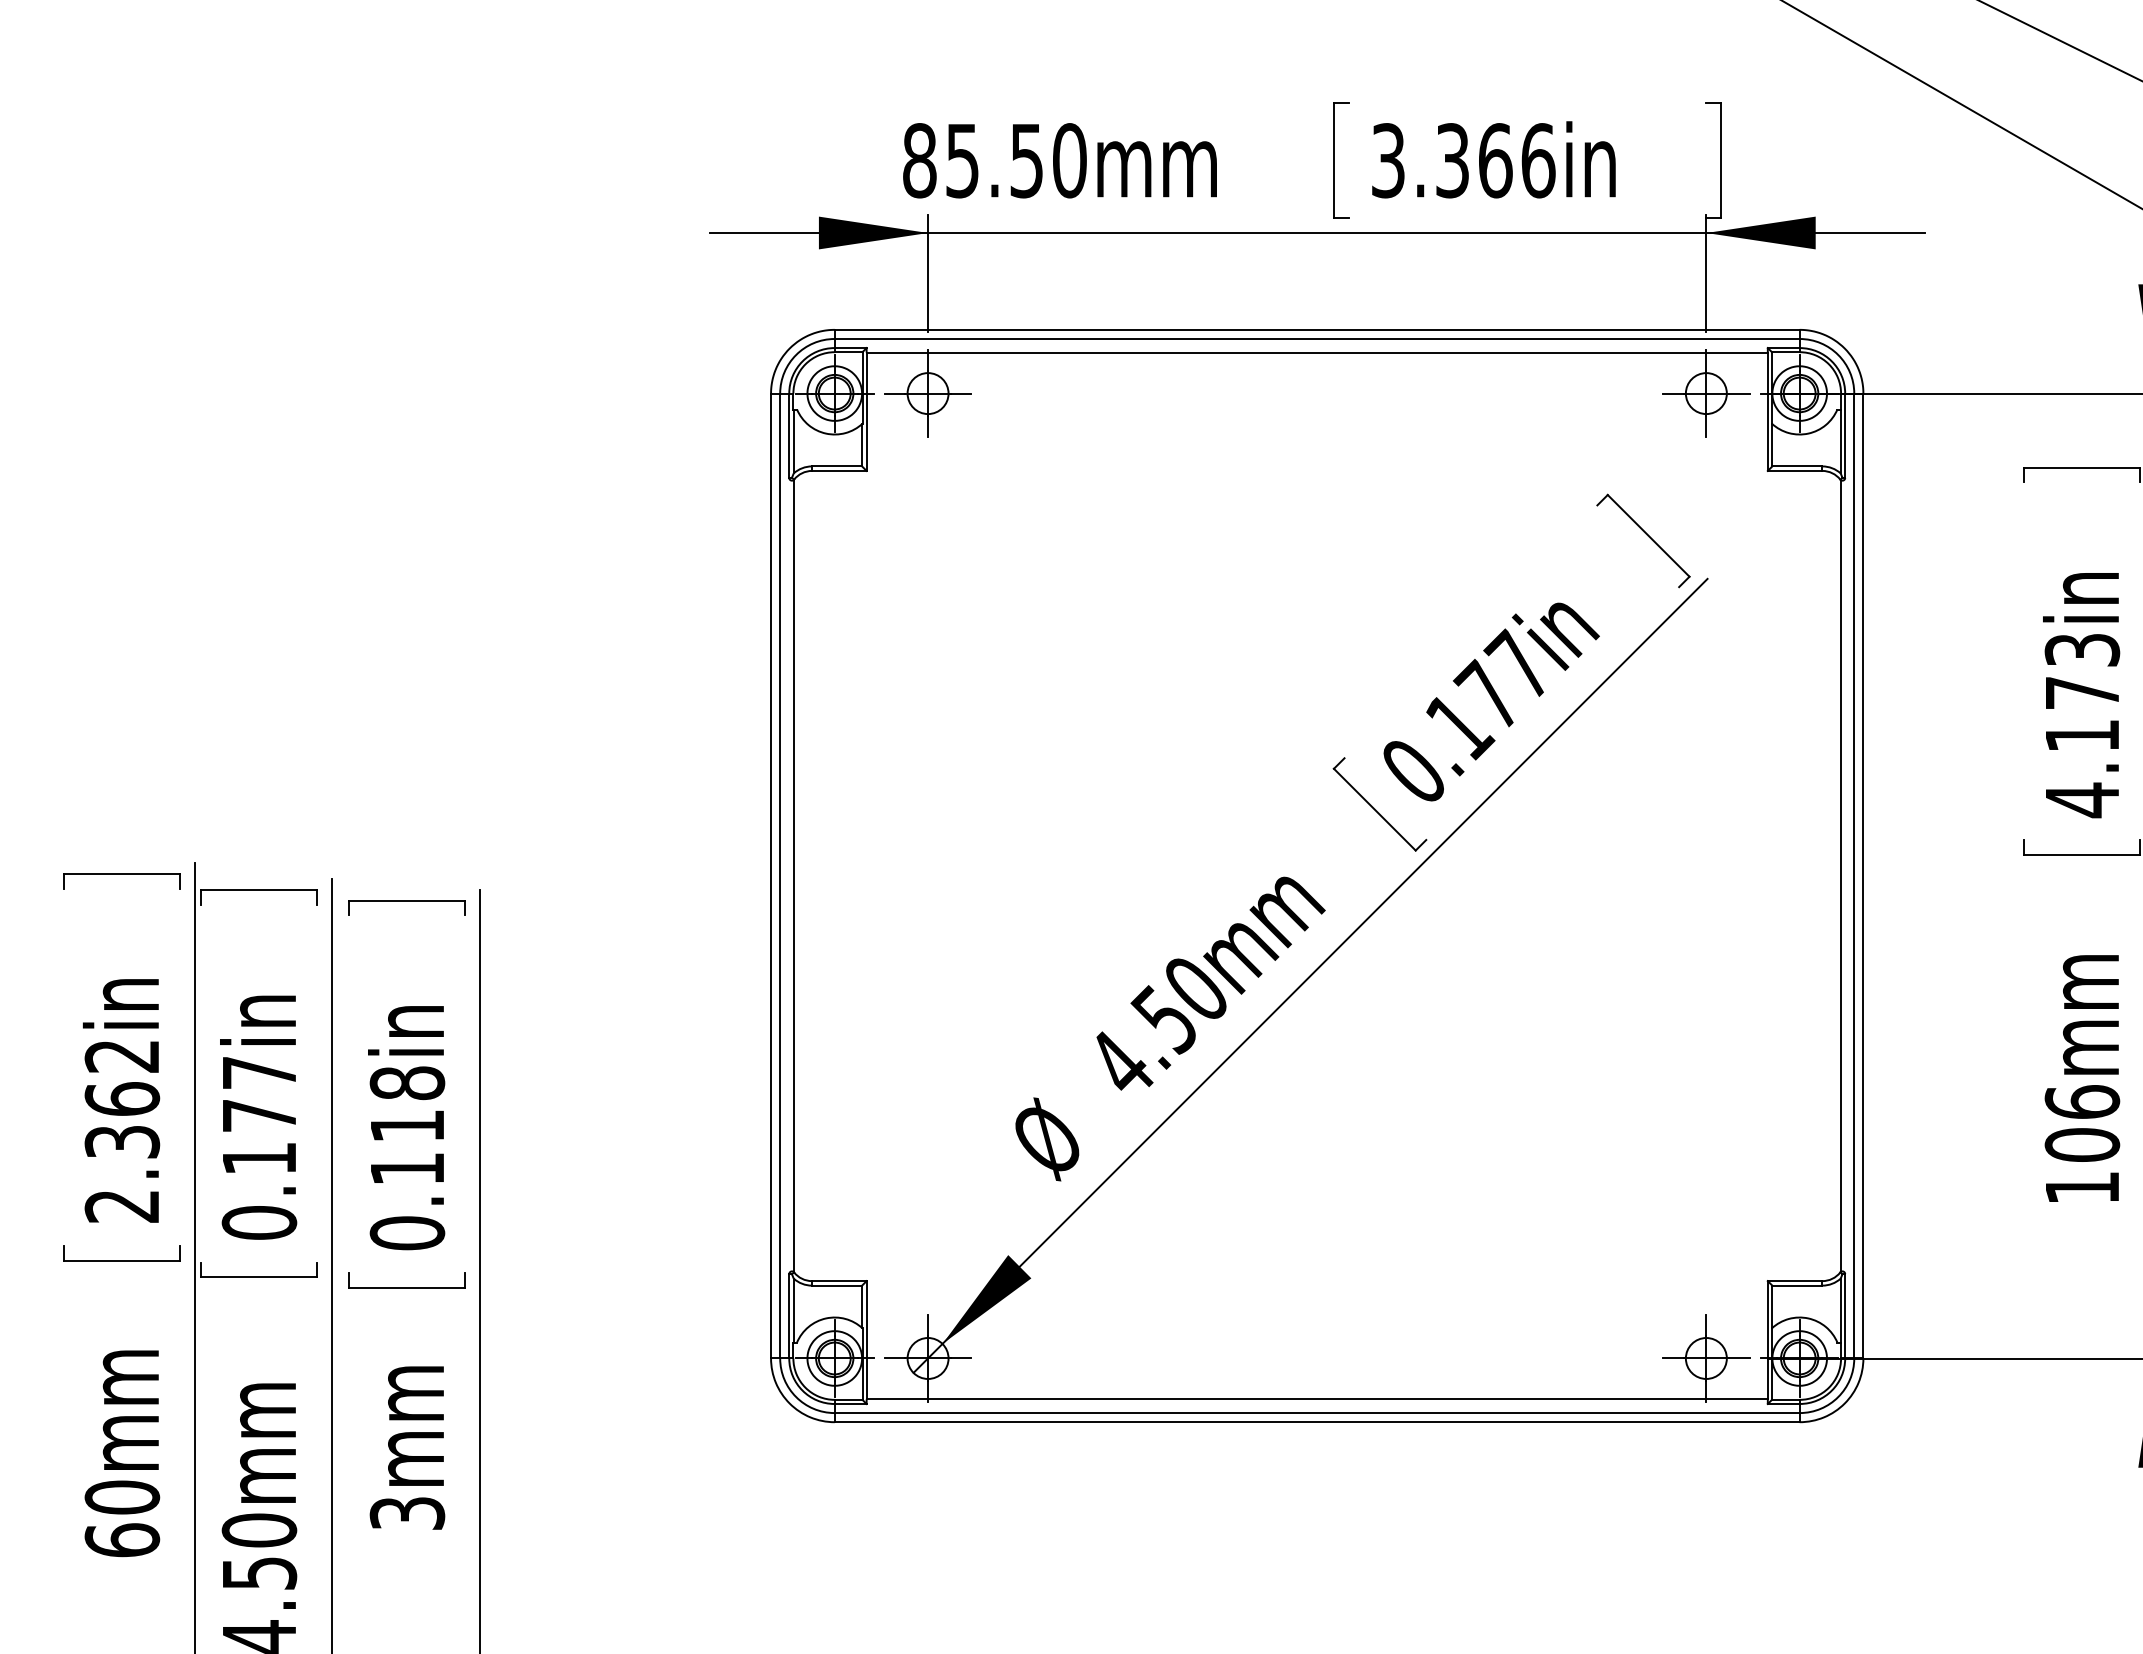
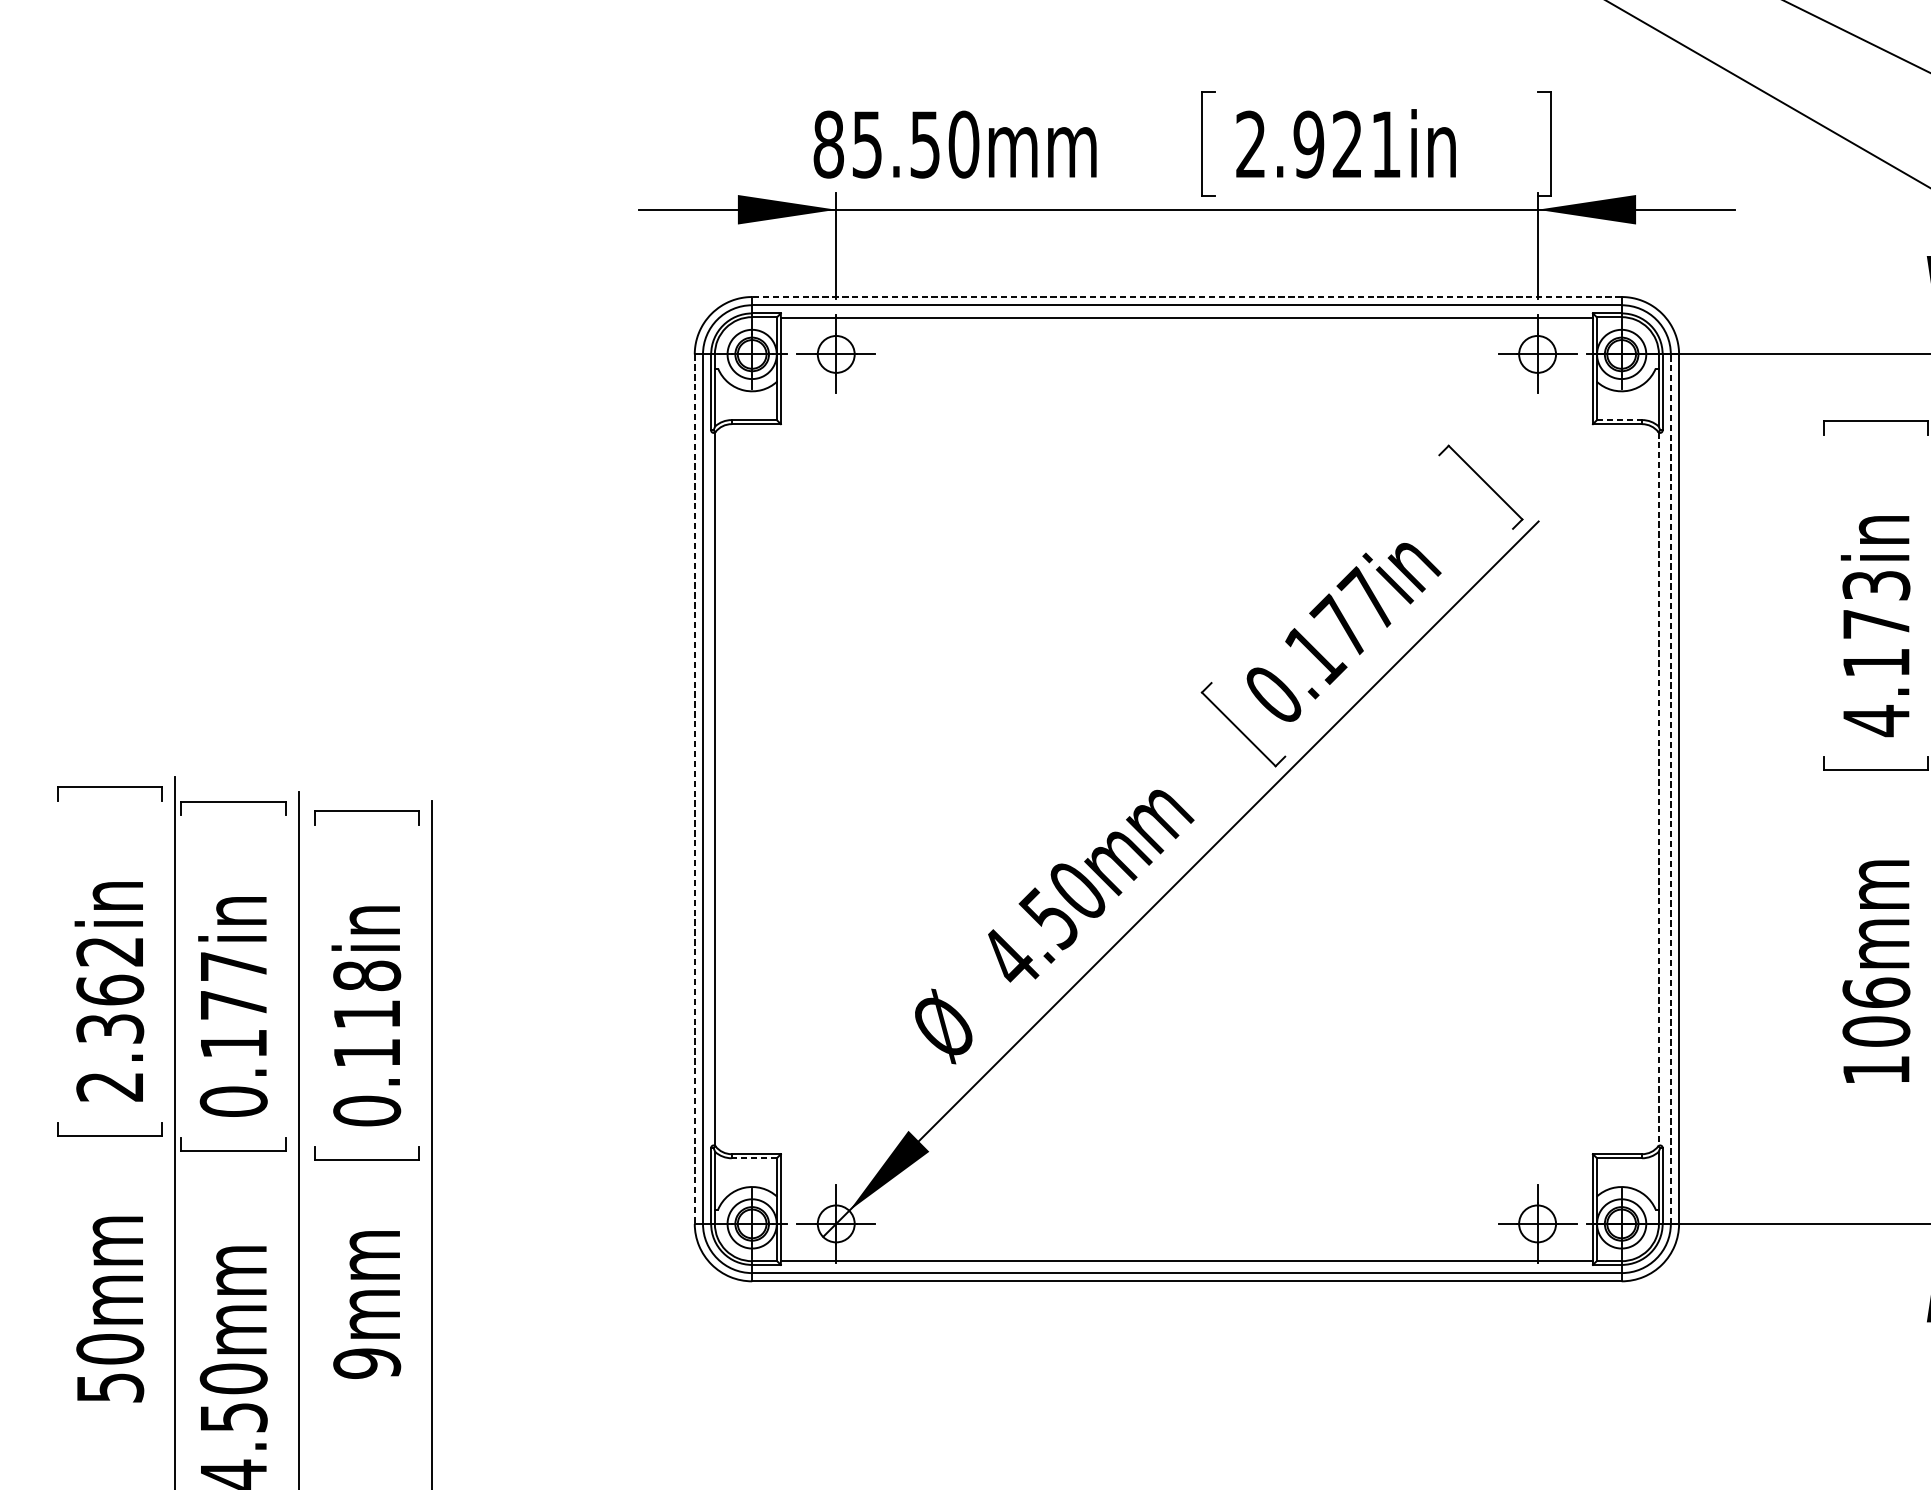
text: (1463, 160) -> (1318, 144), 3.366in -> 2.921in
line: (1316, 329) -> (1186, 296), solid -> dashed
line: (1797, 466) -> (1619, 420), solid -> dashed
line: (1854, 875) -> (1671, 788), solid -> dashed
line: (771, 876) -> (695, 789), solid -> dashed
line: (1840, 876) -> (1658, 789), solid -> dashed
line: (836, 1285) -> (753, 1158), solid -> dashed
text: (407, 1513) -> (367, 1363), 3mm -> 9mm
text: (122, 1540) -> (110, 1387), 60mm -> 50mm

